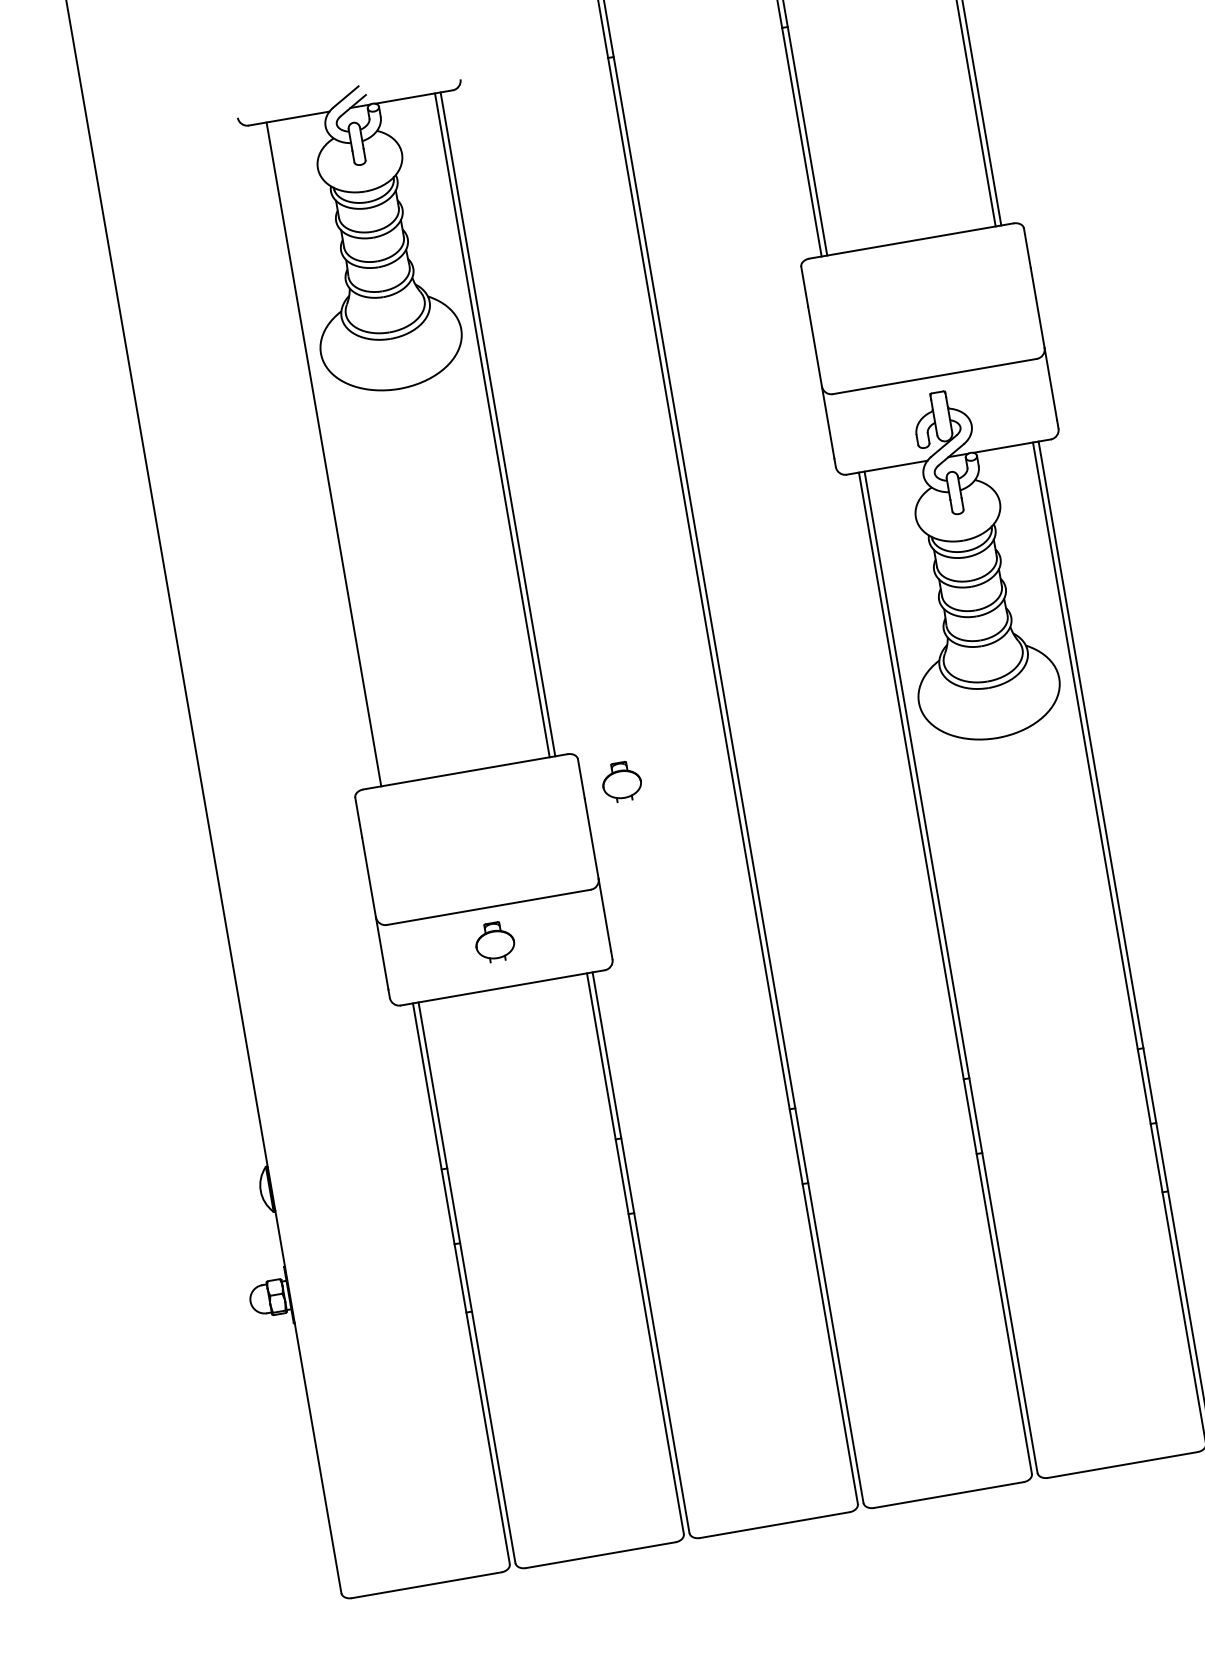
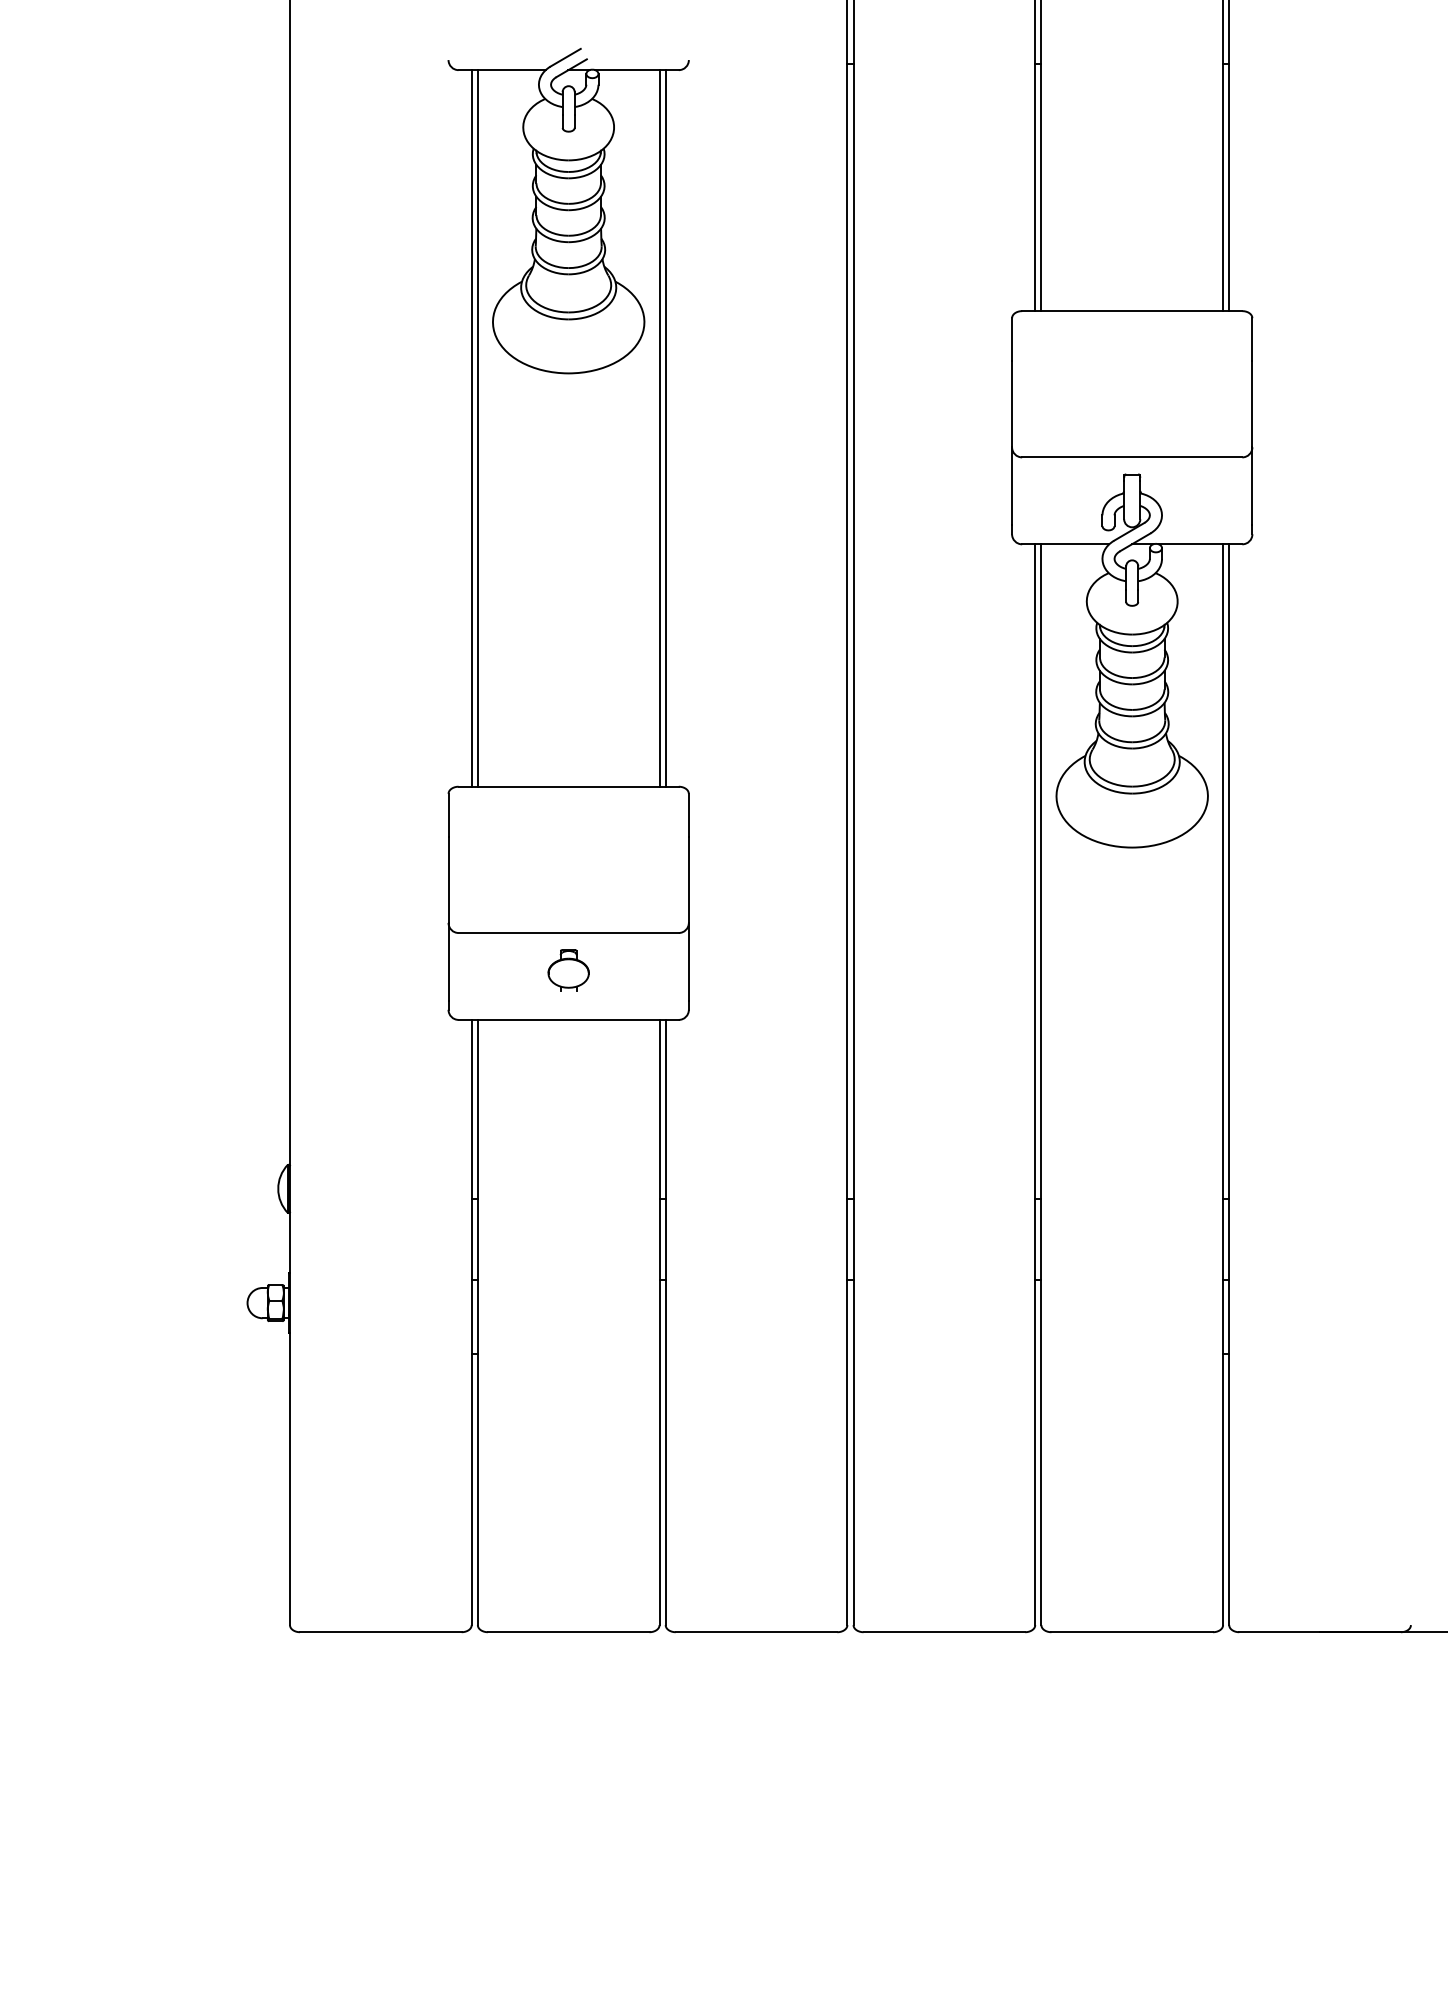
line: (318, 455) -> (471, 428), added
part: (621, 781) -> (730, 825), removed

